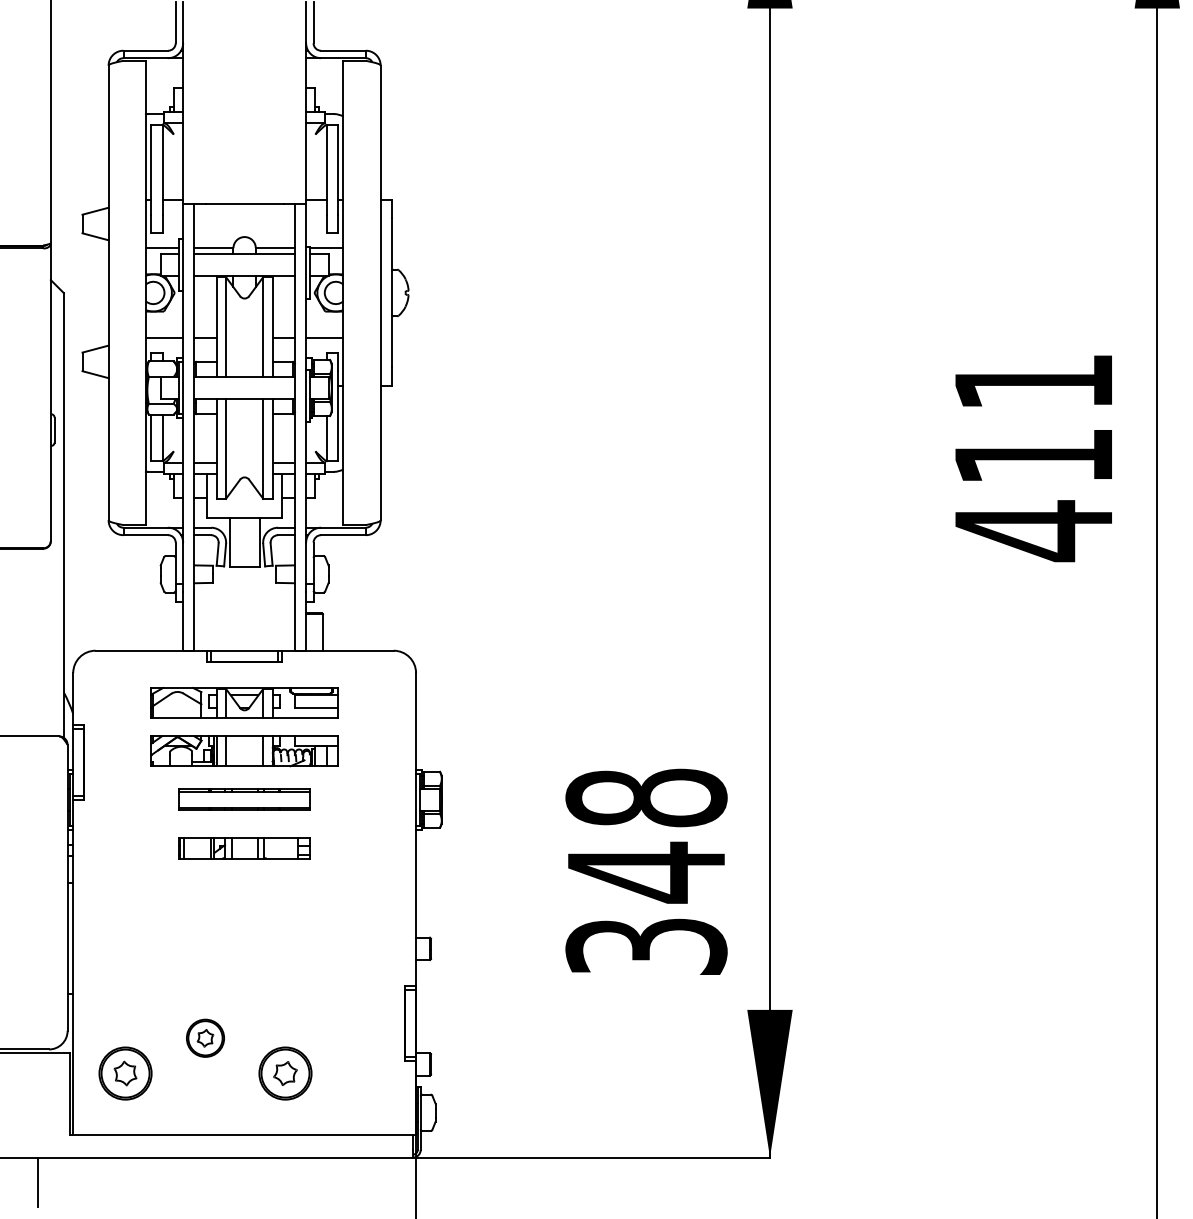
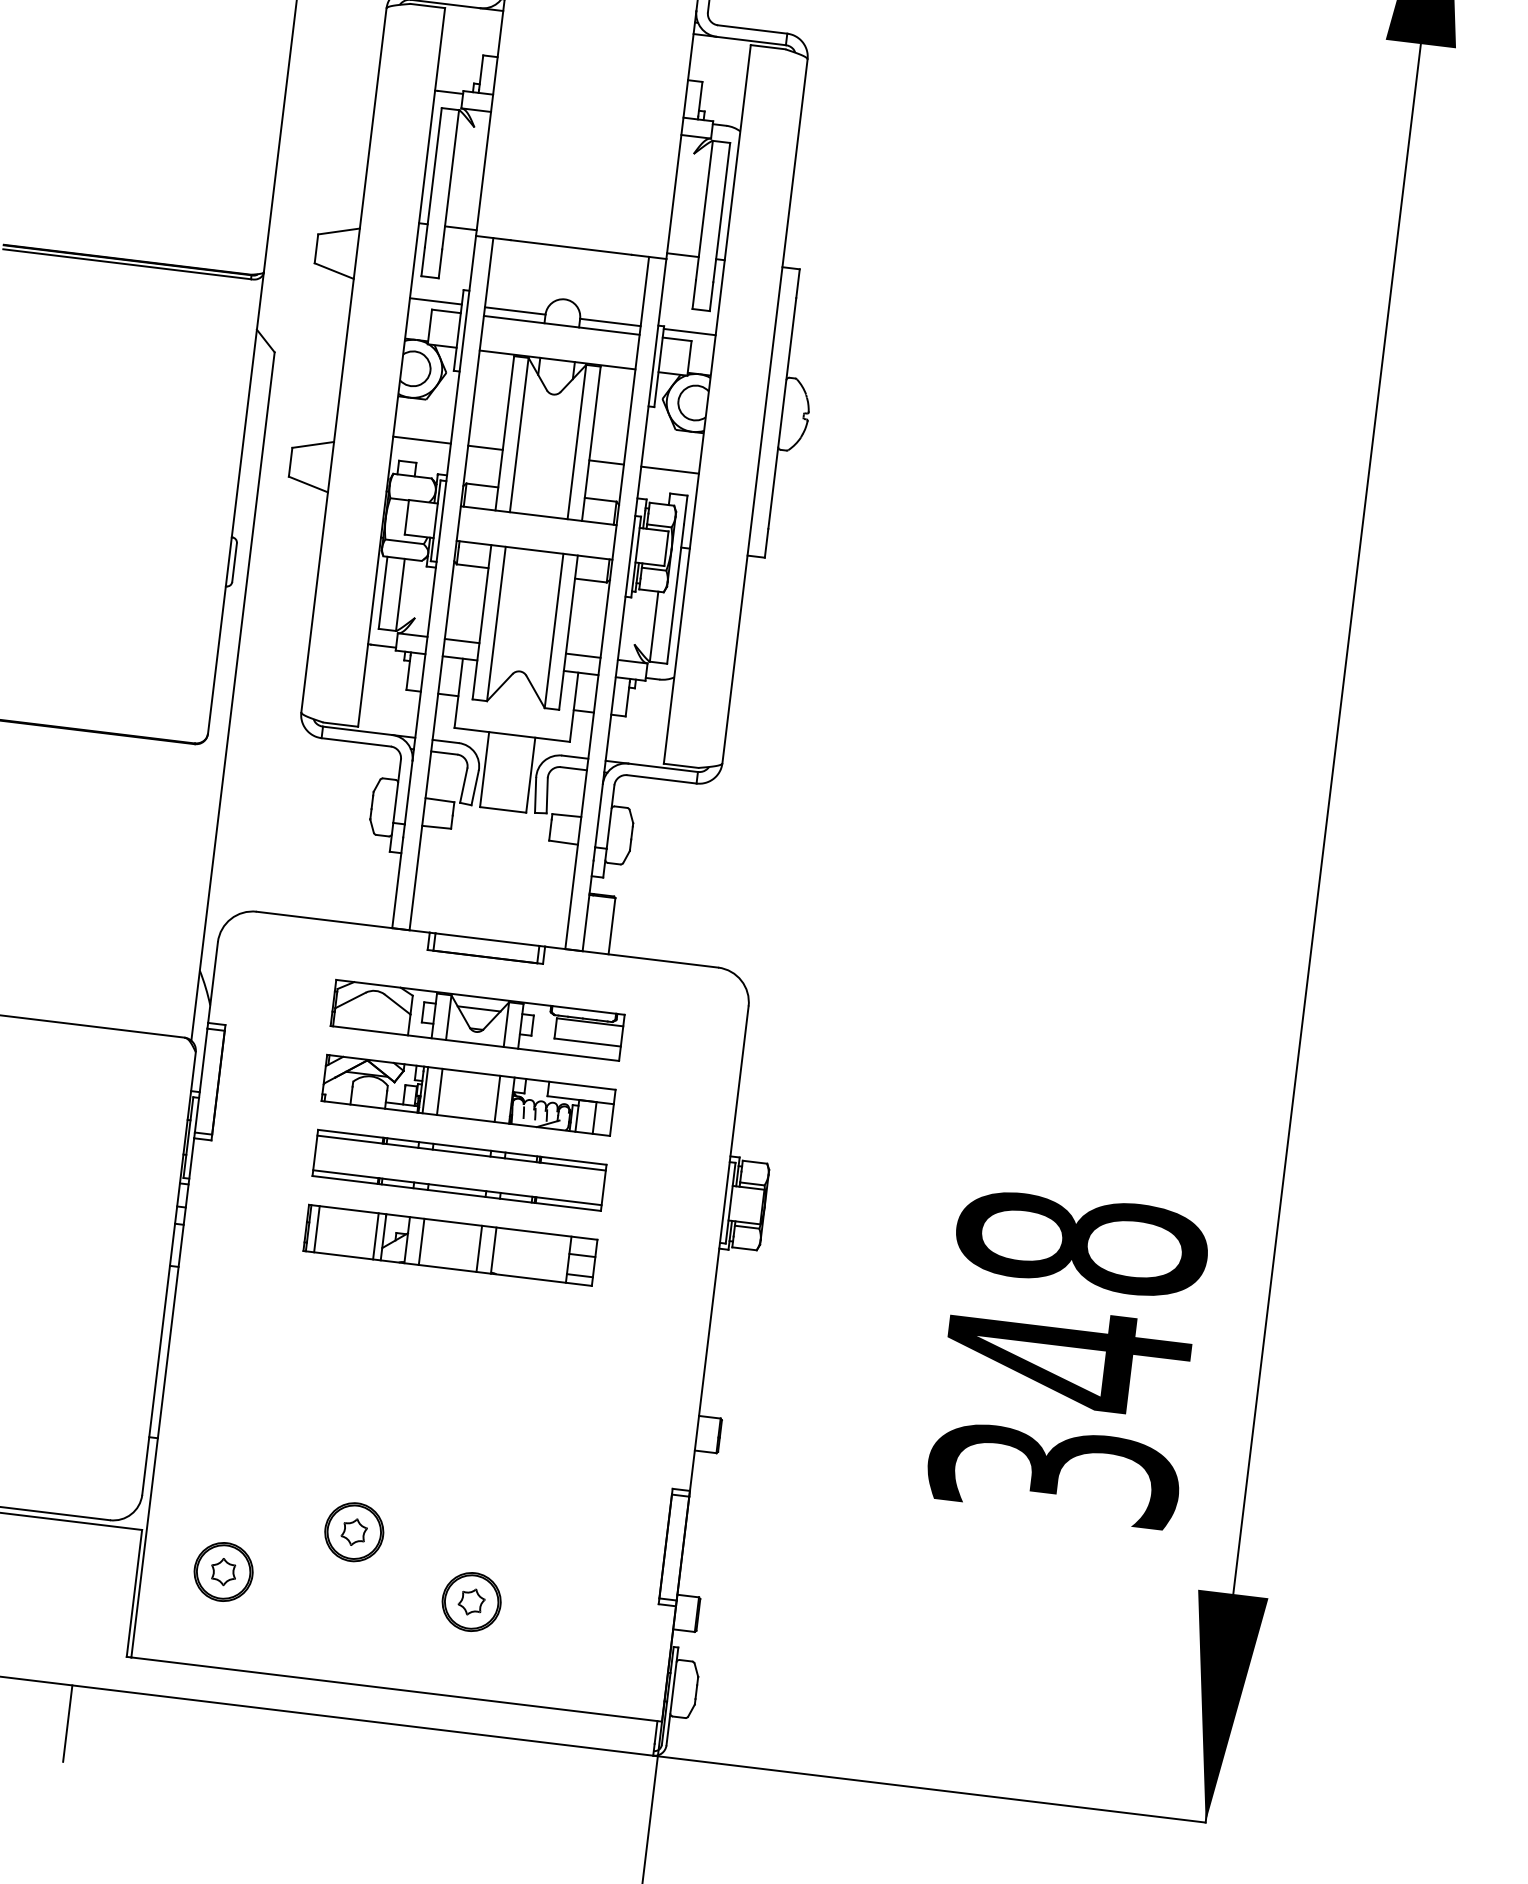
part: (244, 799) -> (459, 1169), size x1.43
part: (244, 847) -> (450, 1244), size x1.43
part: (124, 1073) -> (222, 1571), size x0.71
part: (285, 1073) -> (471, 1601), size x0.71

